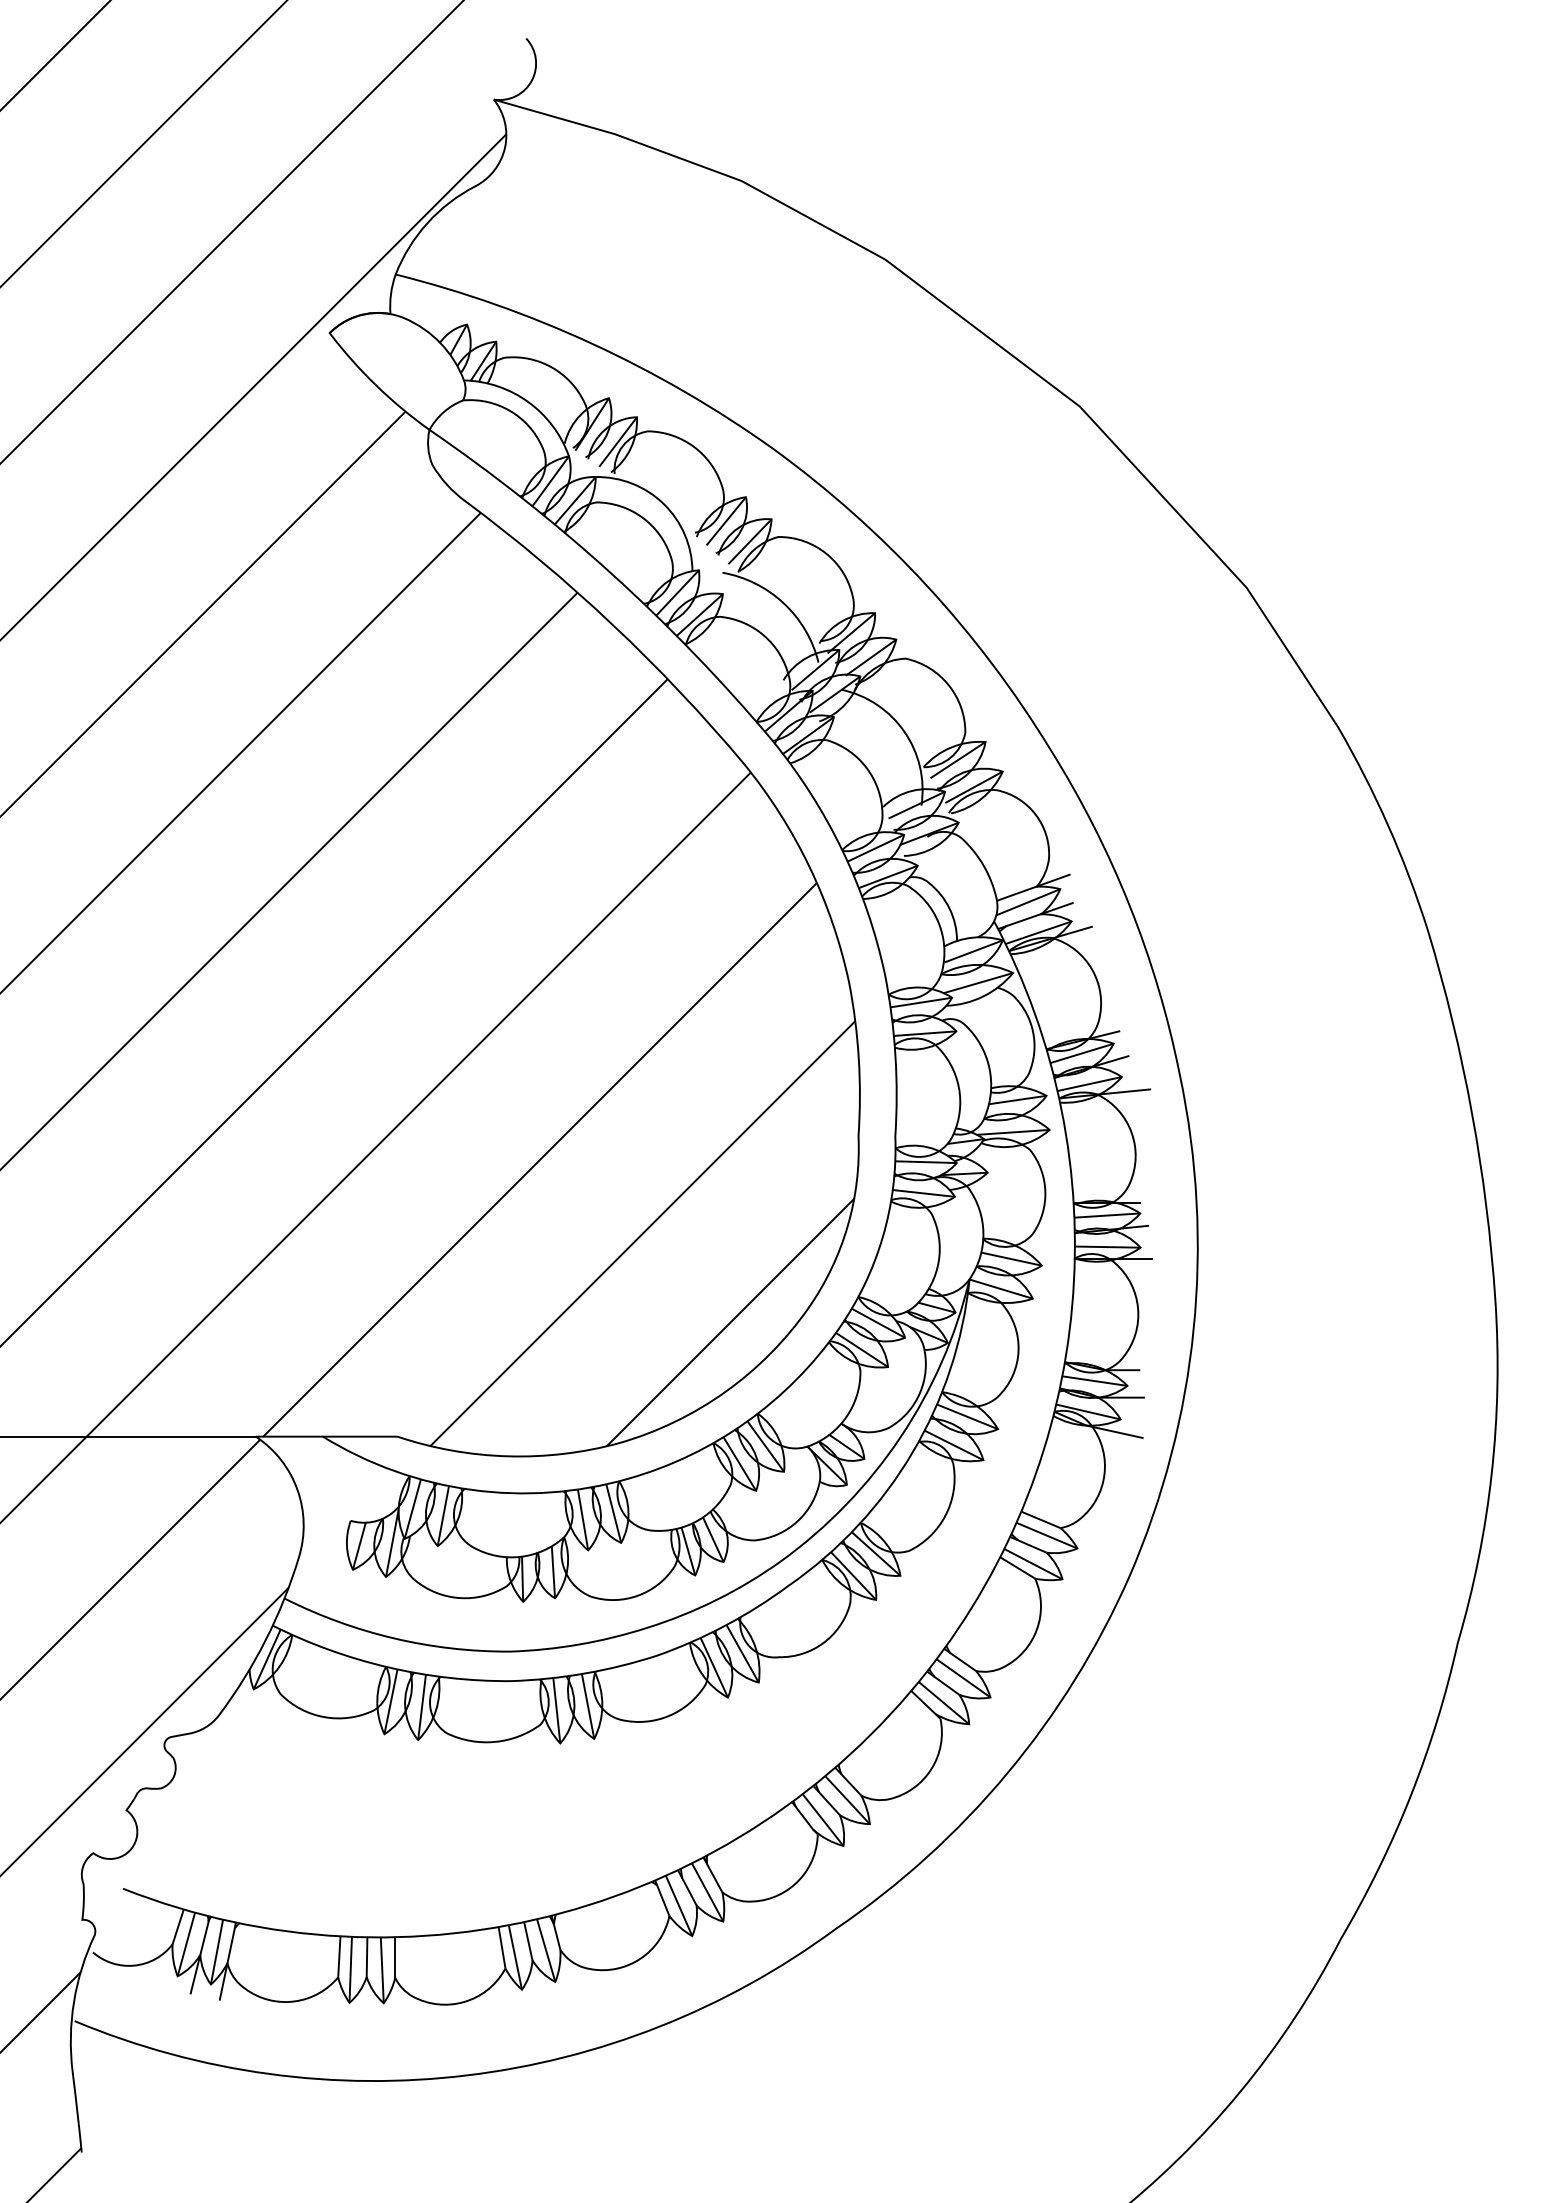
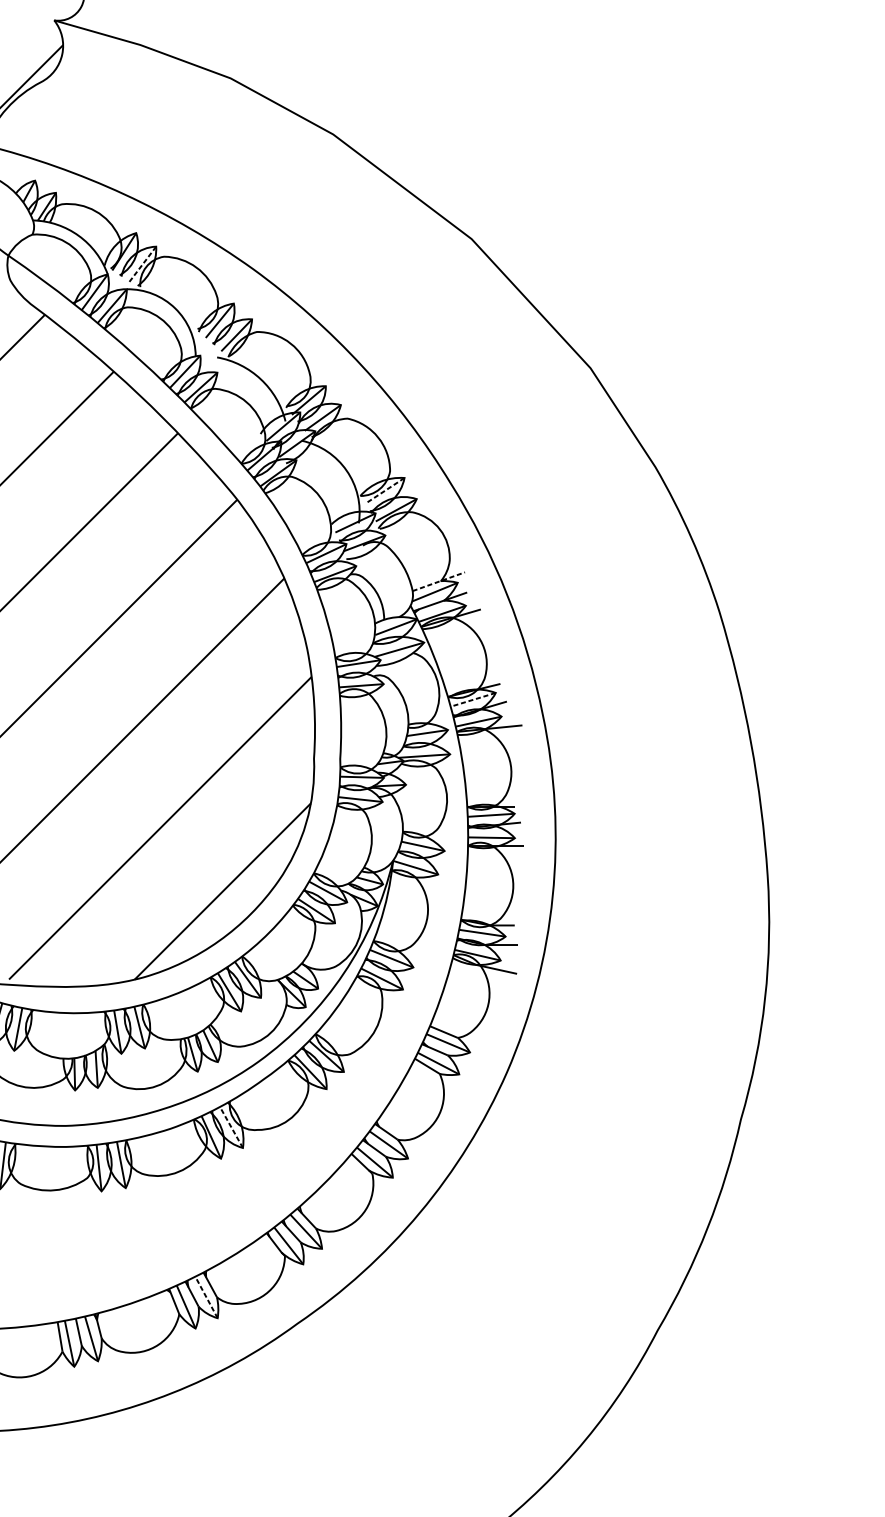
line: (617, 442) -> (142, 264), solid -> dashed
line: (958, 760) -> (385, 491), solid -> dashed
line: (1034, 887) -> (439, 581), solid -> dashed
line: (1082, 1053) -> (473, 699), solid -> dashed
line: (742, 1653) -> (231, 1127), solid -> dashed
line: (707, 1892) -> (206, 1297), solid -> dashed

